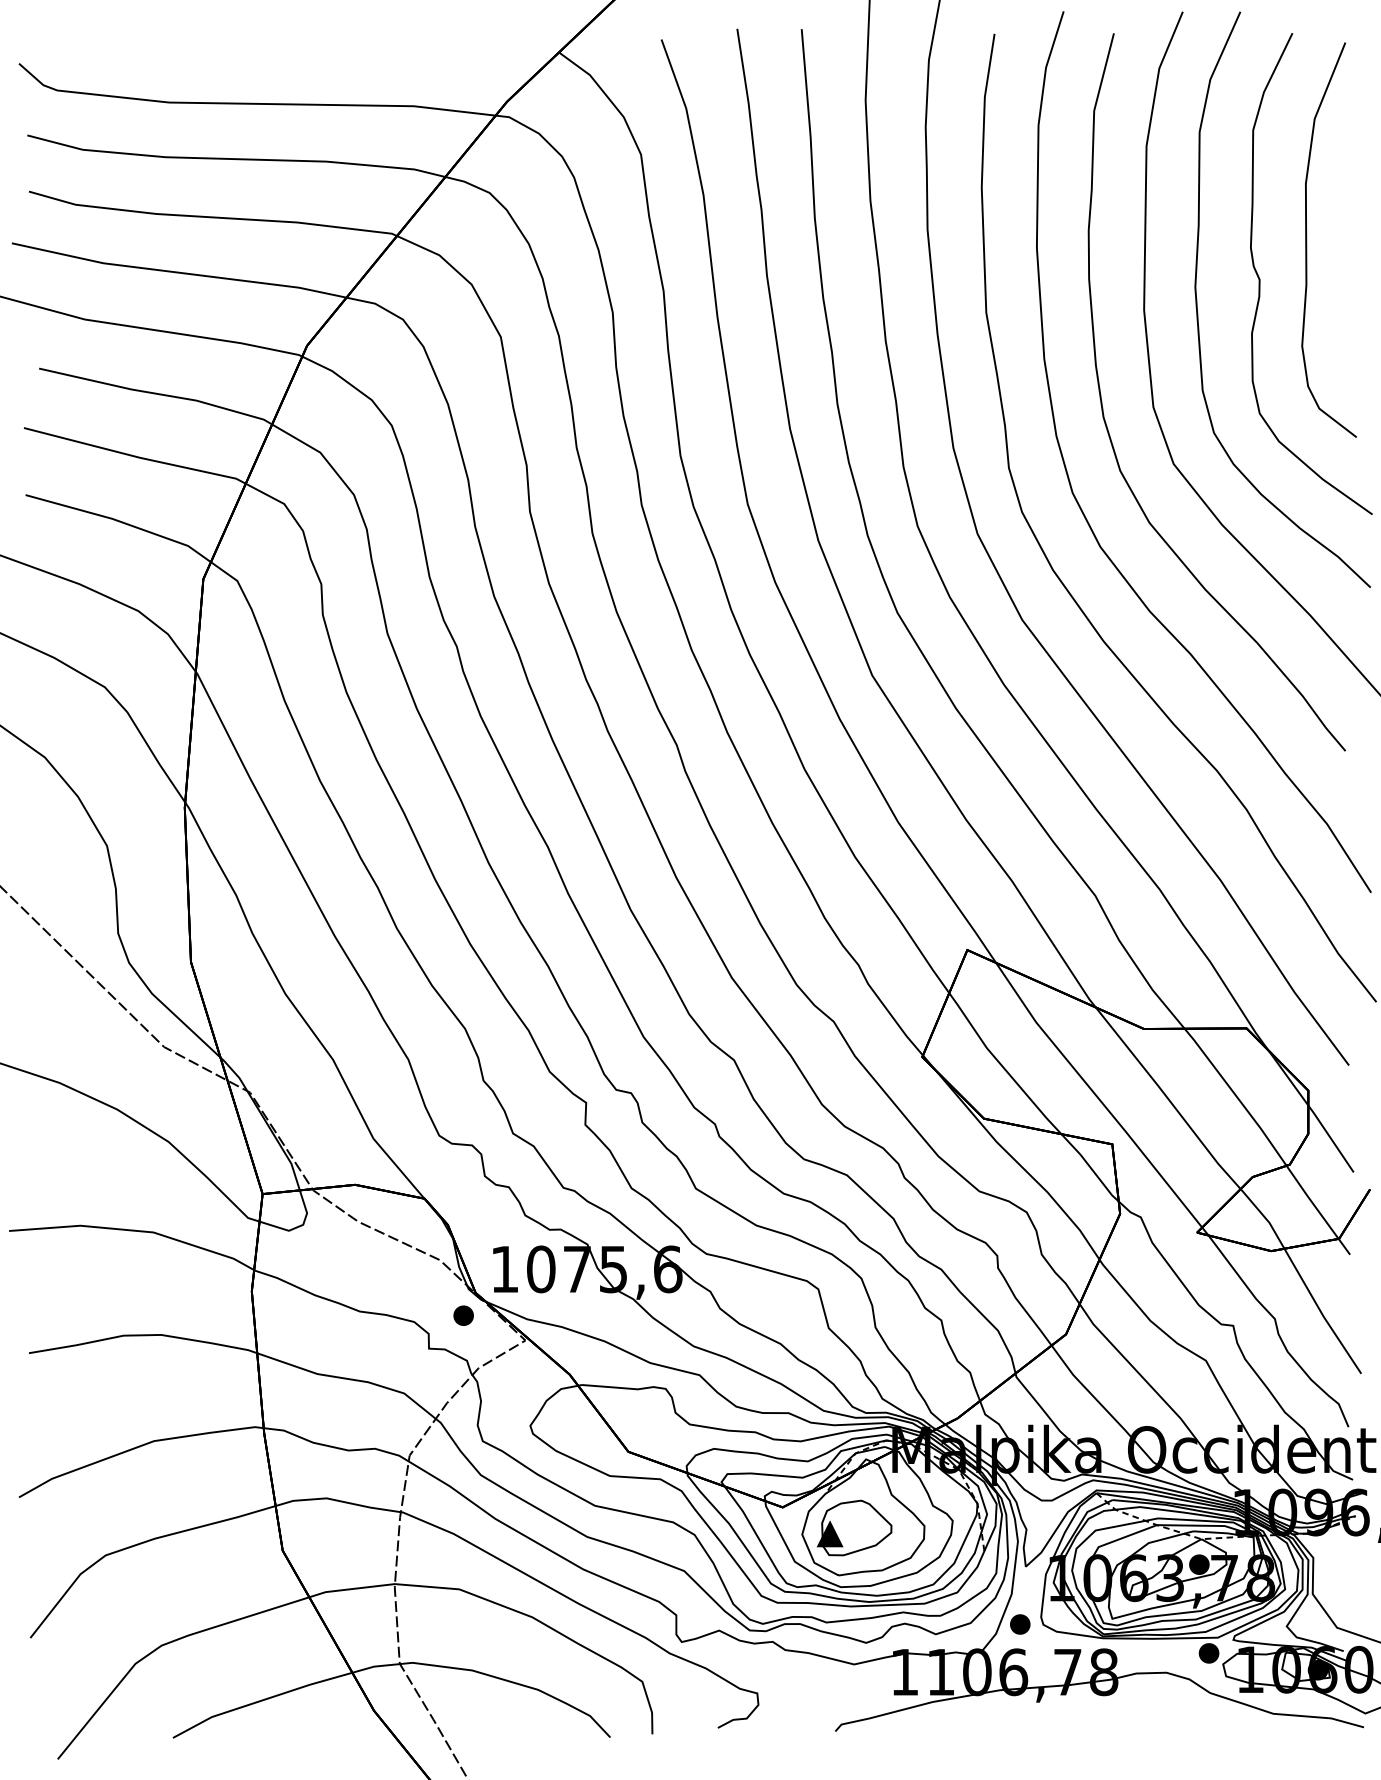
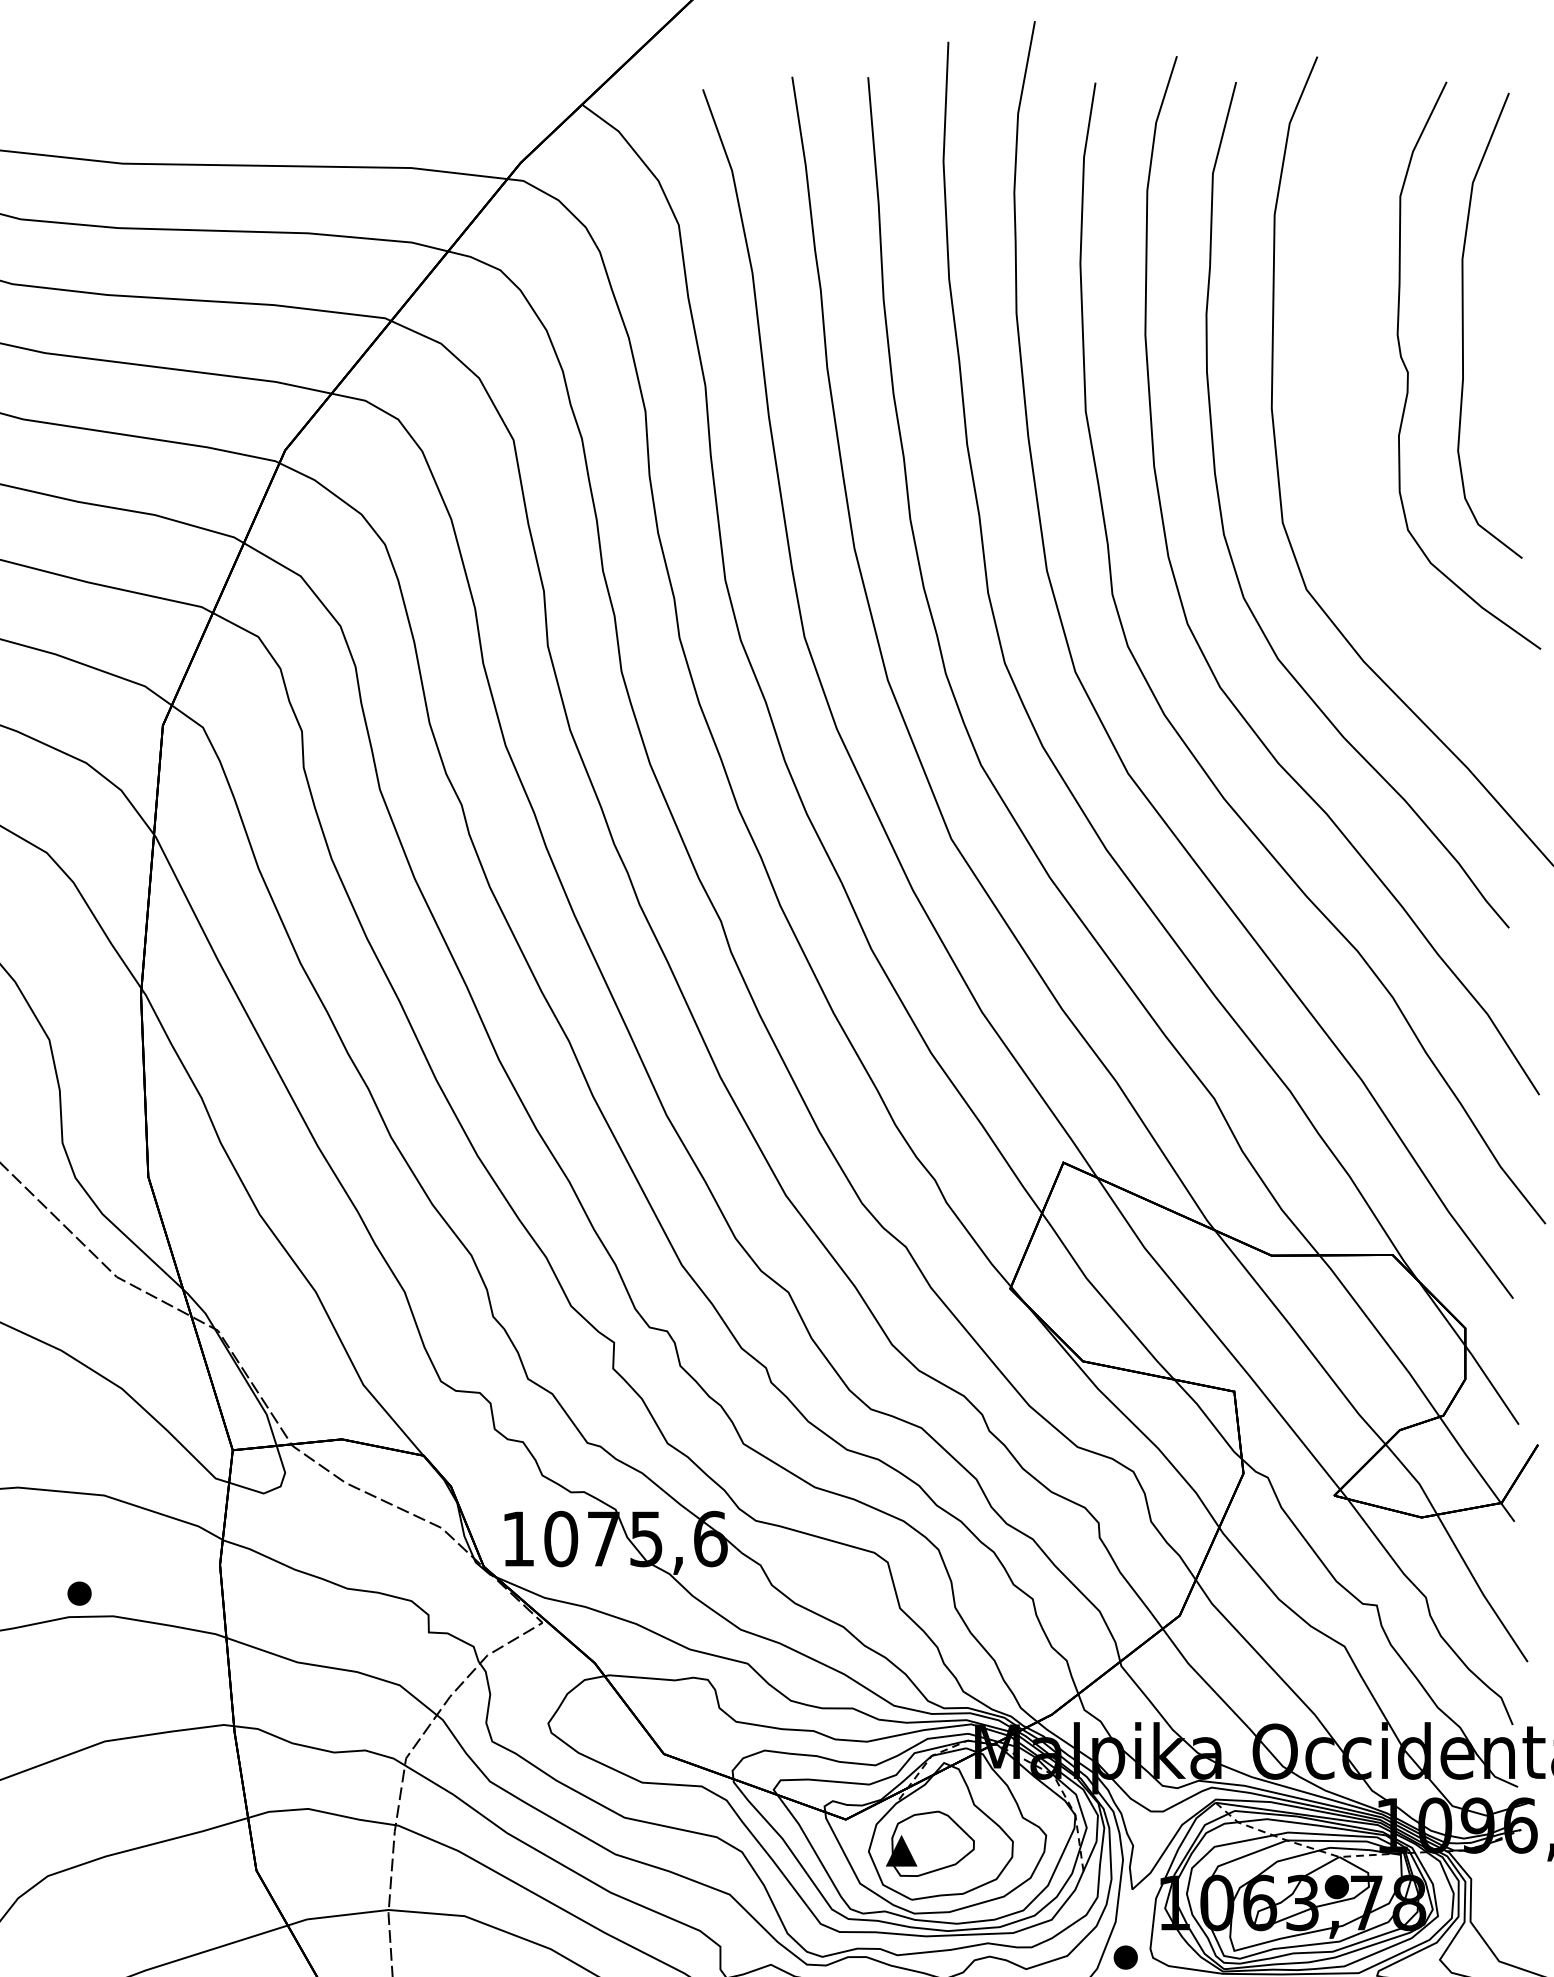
curve: (1197, 299) -> (1334, 395), removed
part: (463, 1315) -> (79, 1593), moved

